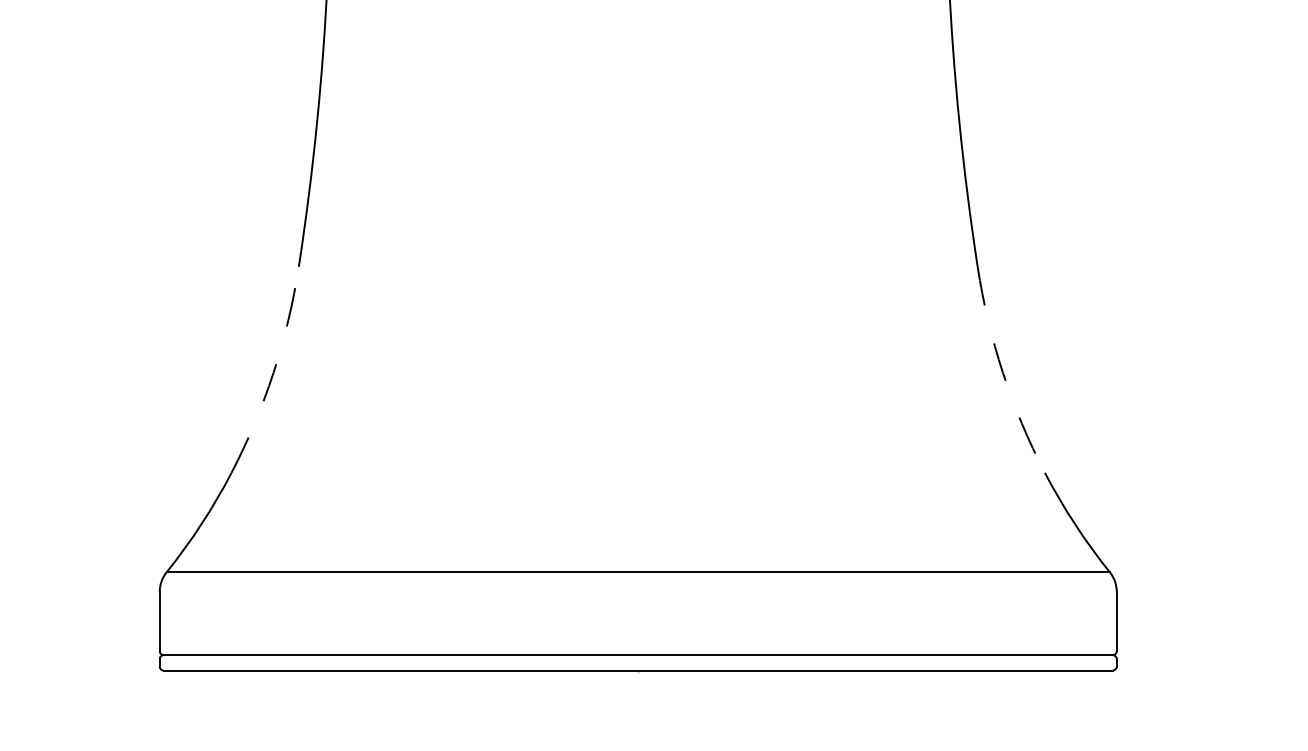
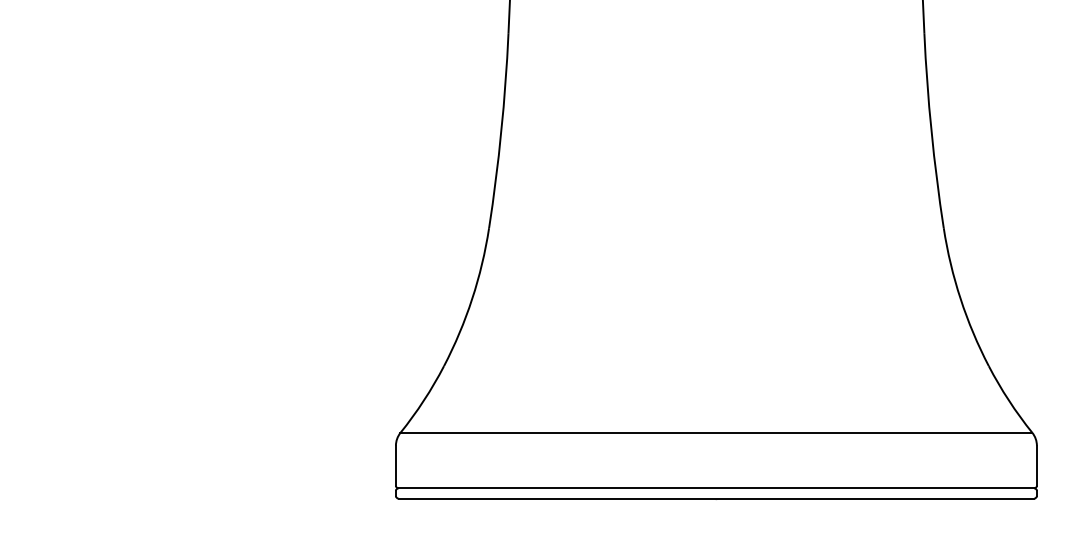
arc: (274, 373) -> (472, 299), dashed -> solid
arc: (1002, 373) -> (960, 299), dashed -> solid

